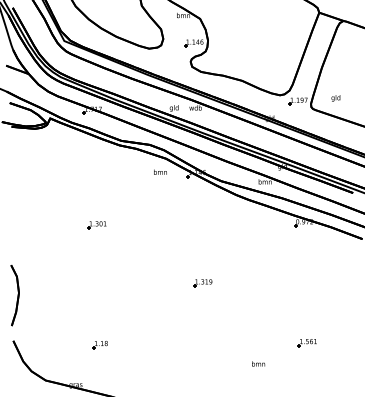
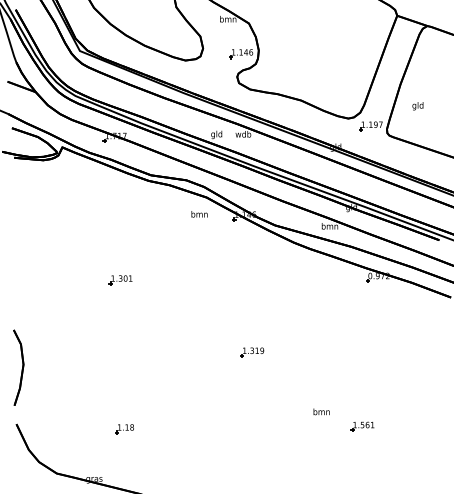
text: (335, 98) -> (417, 106), moved
part: (306, 343) -> (361, 427), moved
text: (258, 363) -> (321, 411), moved

